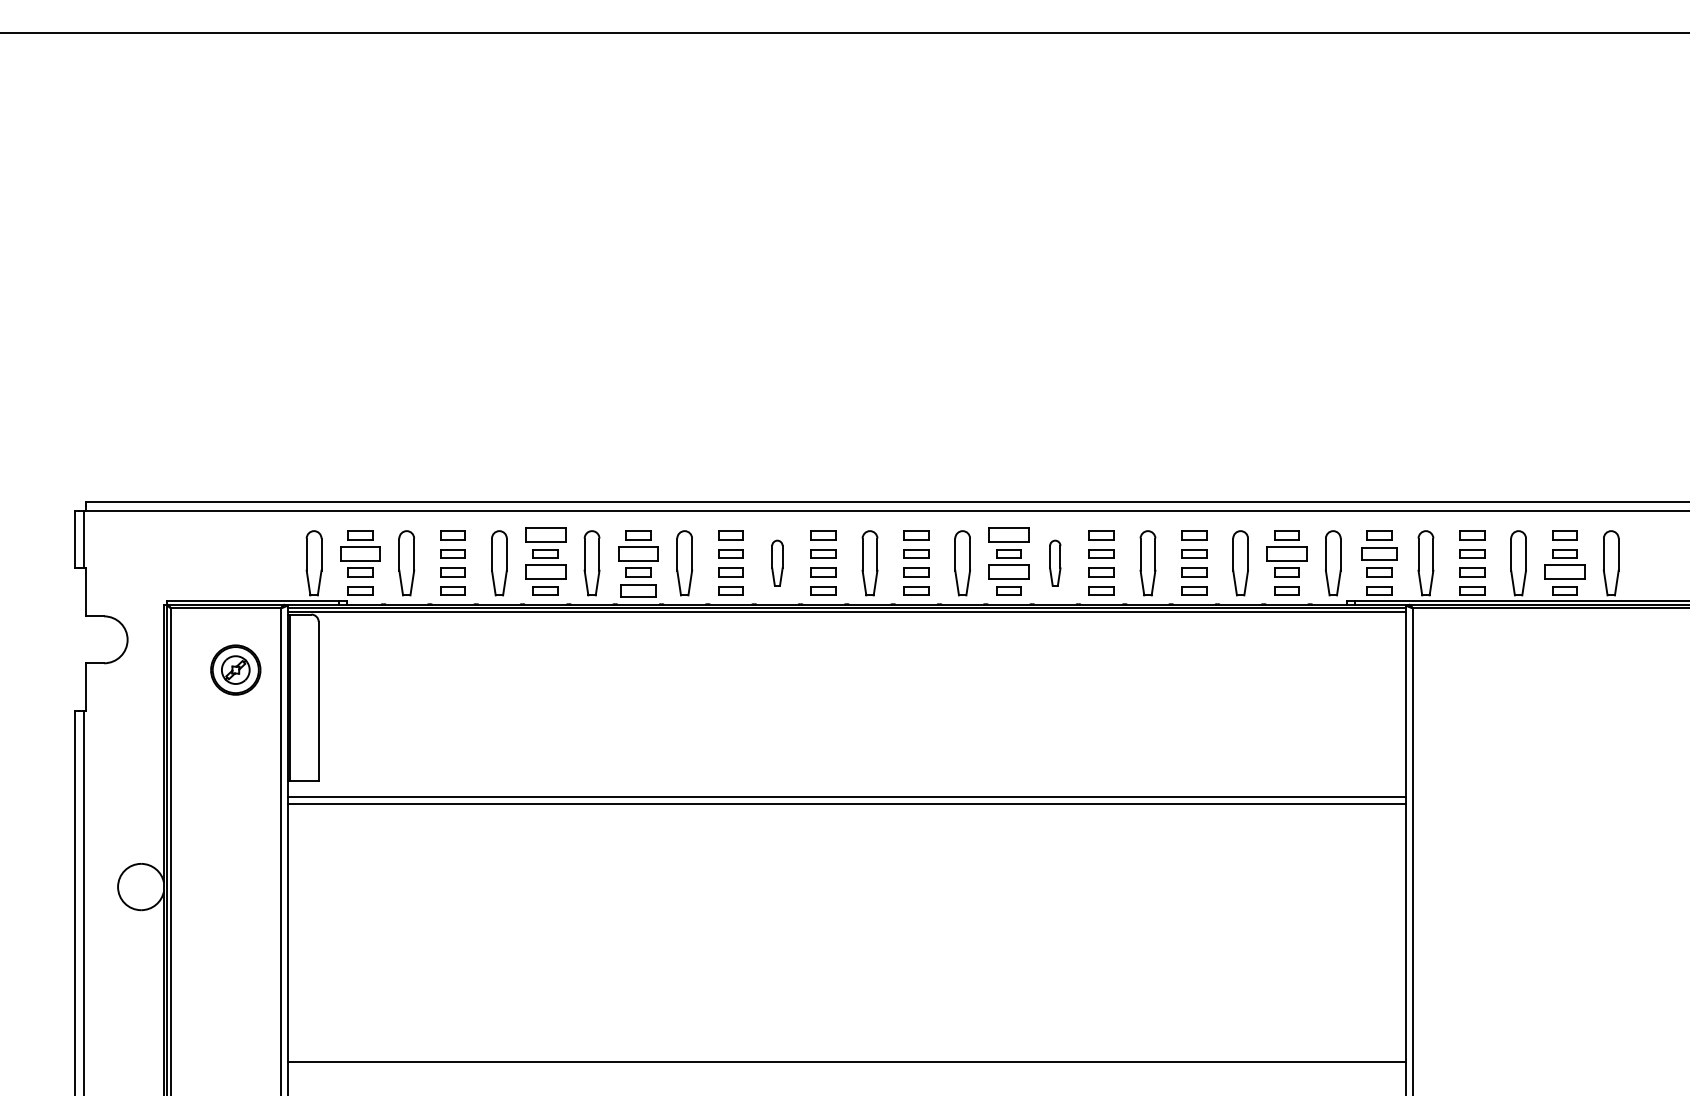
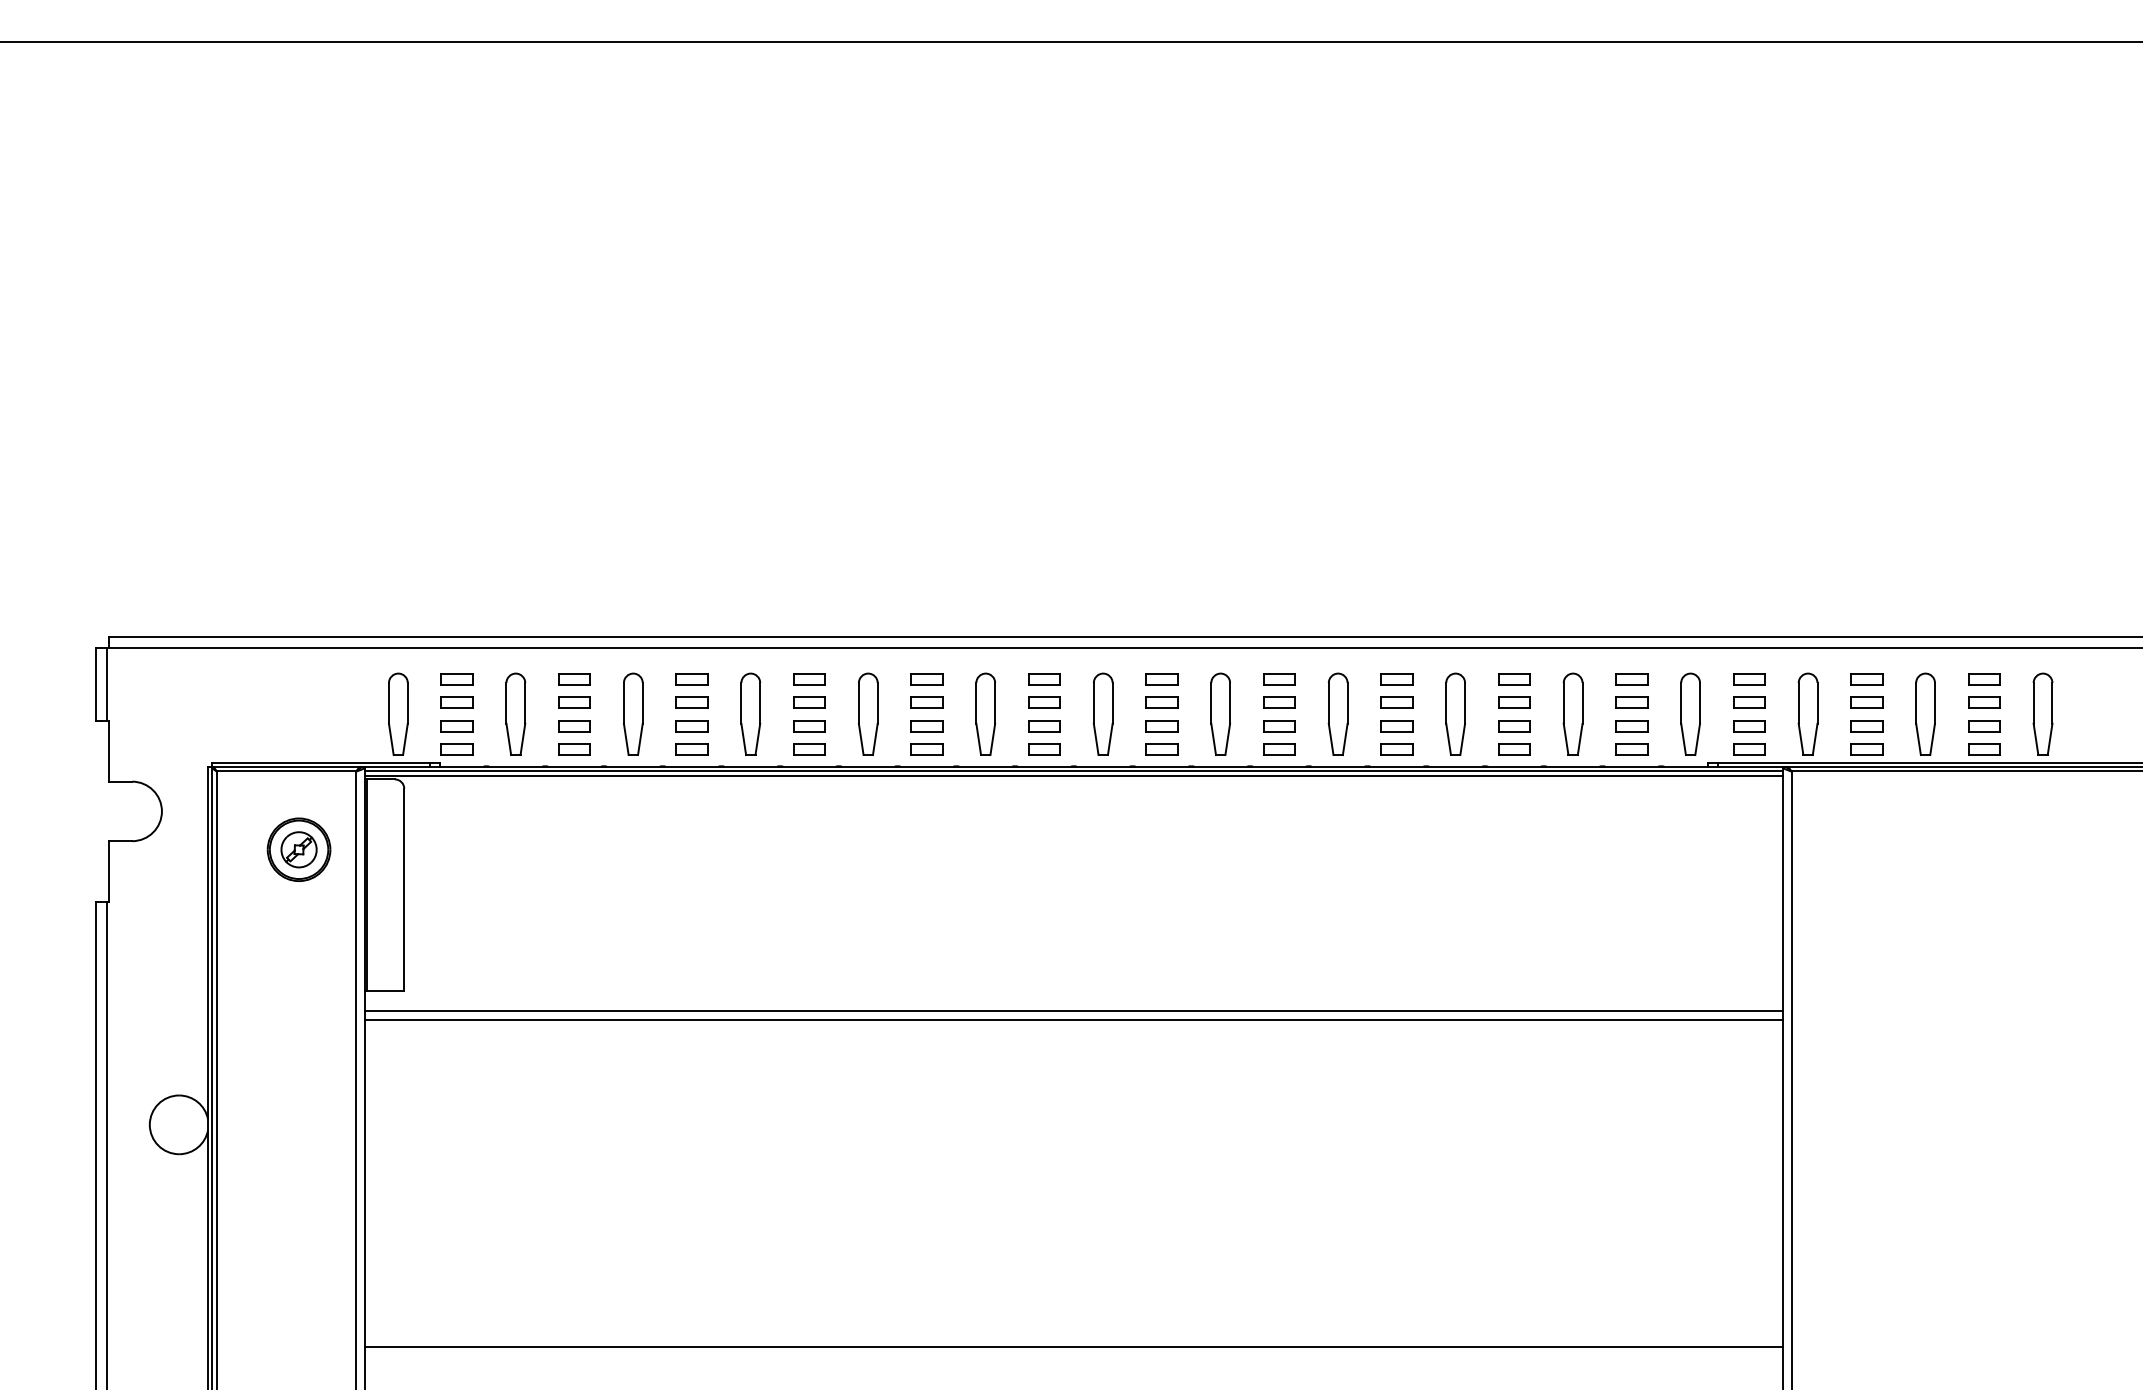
part: (545, 535) -> (691, 679), size x0.62
part: (1009, 535) -> (1279, 679), size x0.62
part: (359, 553) -> (456, 702), size x0.62
part: (638, 553) -> (809, 702), size x0.62
part: (1286, 553) -> (1631, 702), size x0.62
part: (1379, 553) -> (1749, 702), size x0.71
part: (777, 562) -> (985, 713), size x1.43
part: (1054, 562) -> (1337, 713), size x1.43
part: (545, 572) -> (691, 726), size x0.62
part: (1009, 572) -> (1279, 726), size x0.62
part: (1565, 572) -> (1984, 726), size x0.62
part: (638, 590) -> (809, 749), size x0.71

